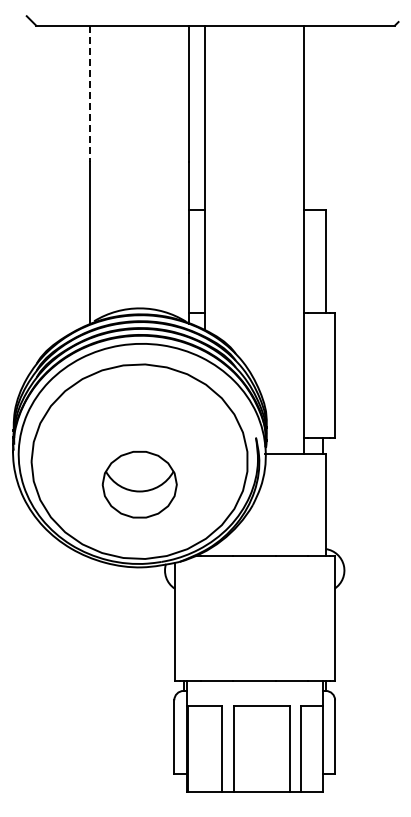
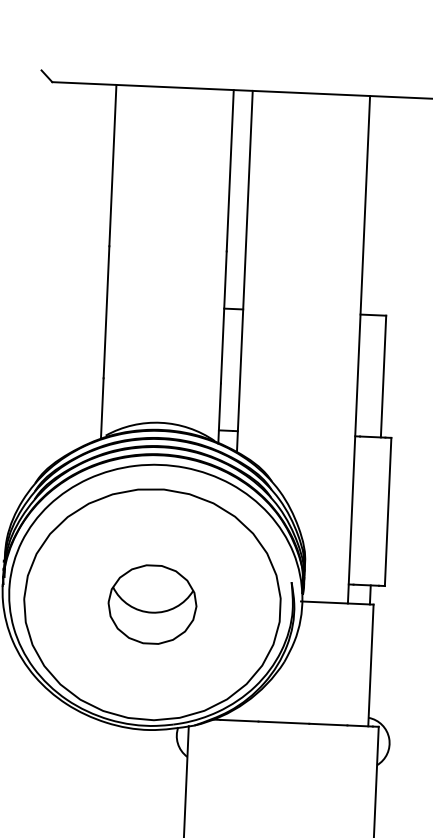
line: (90, 94) -> (113, 166), dashed -> solid
part: (139, 484) -> (152, 604), moved

